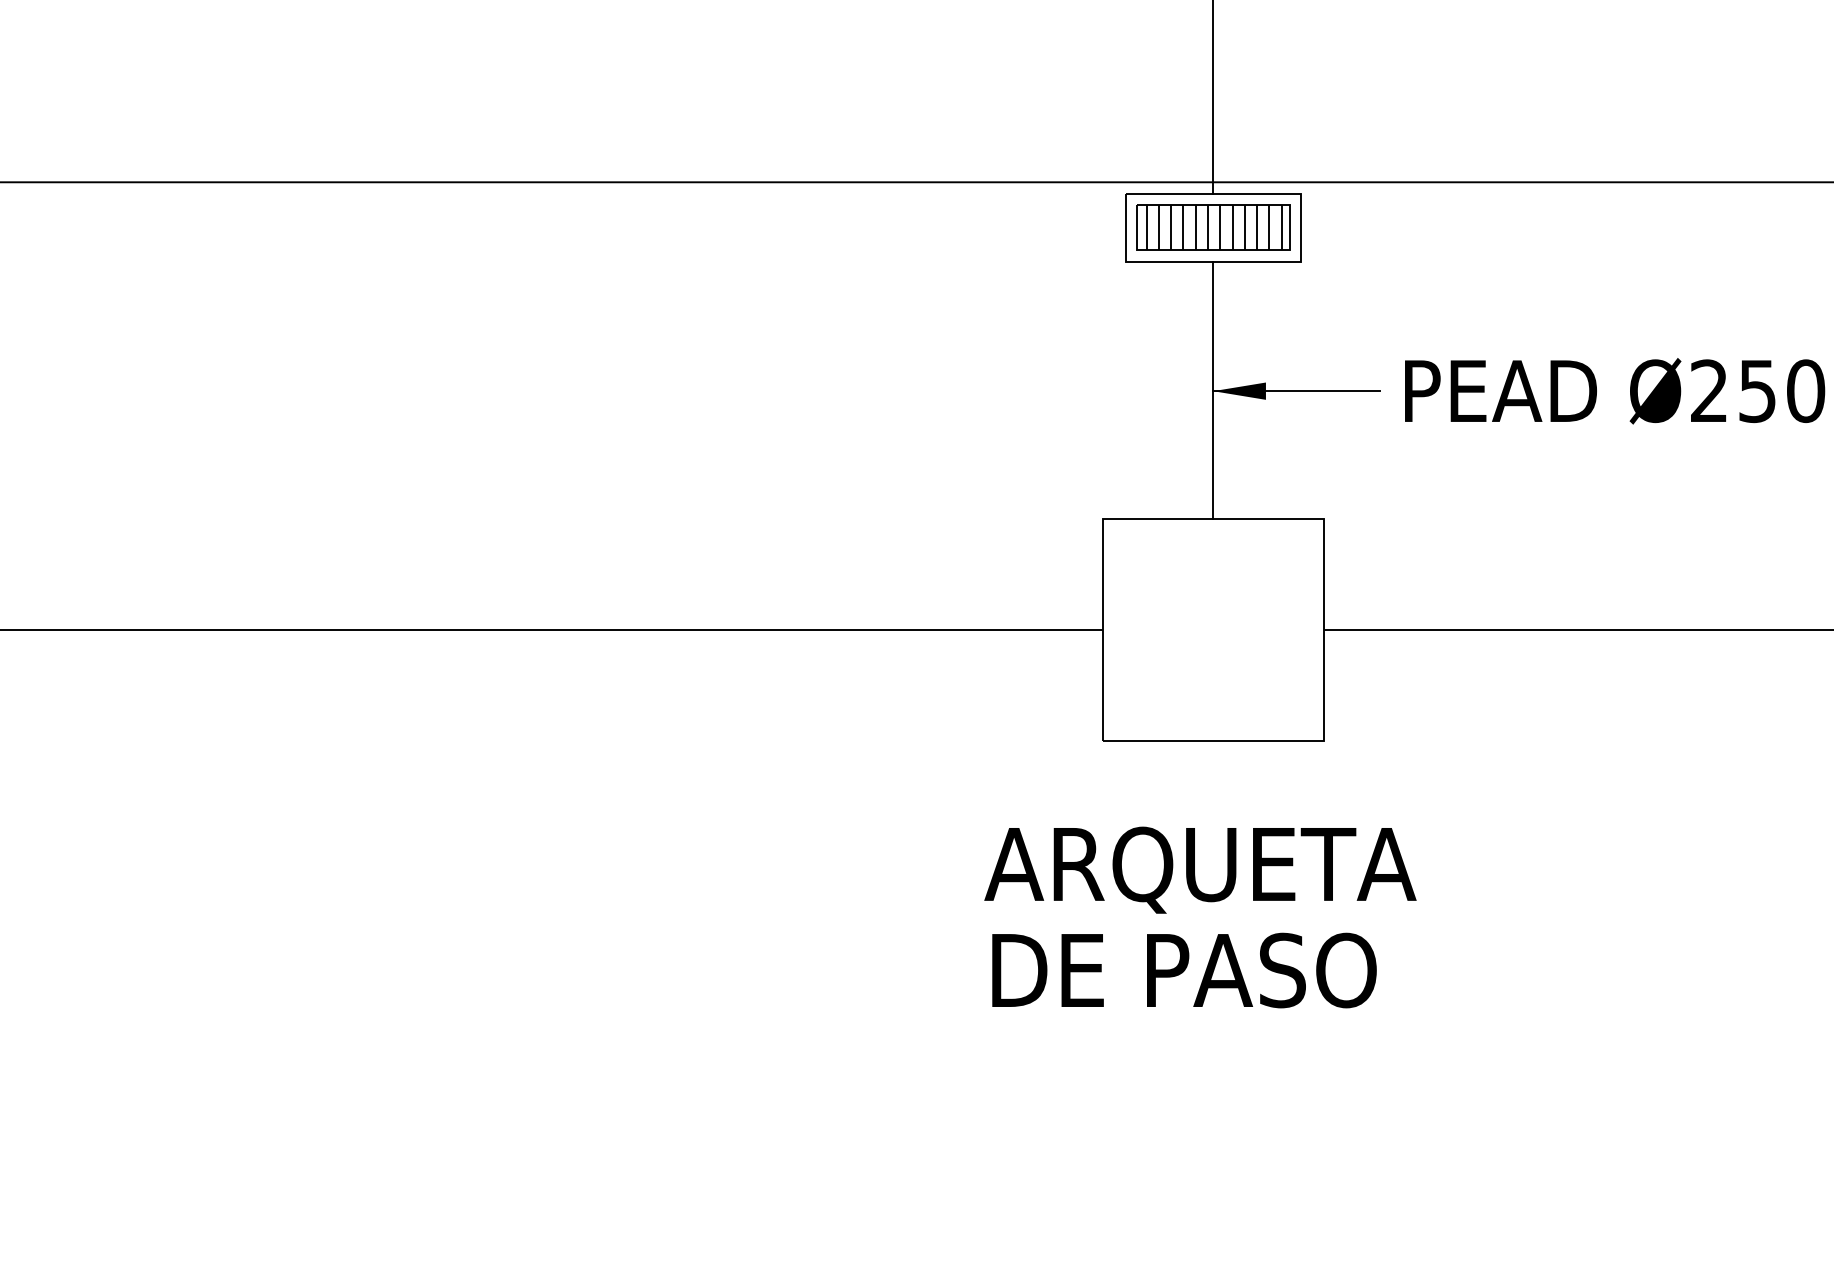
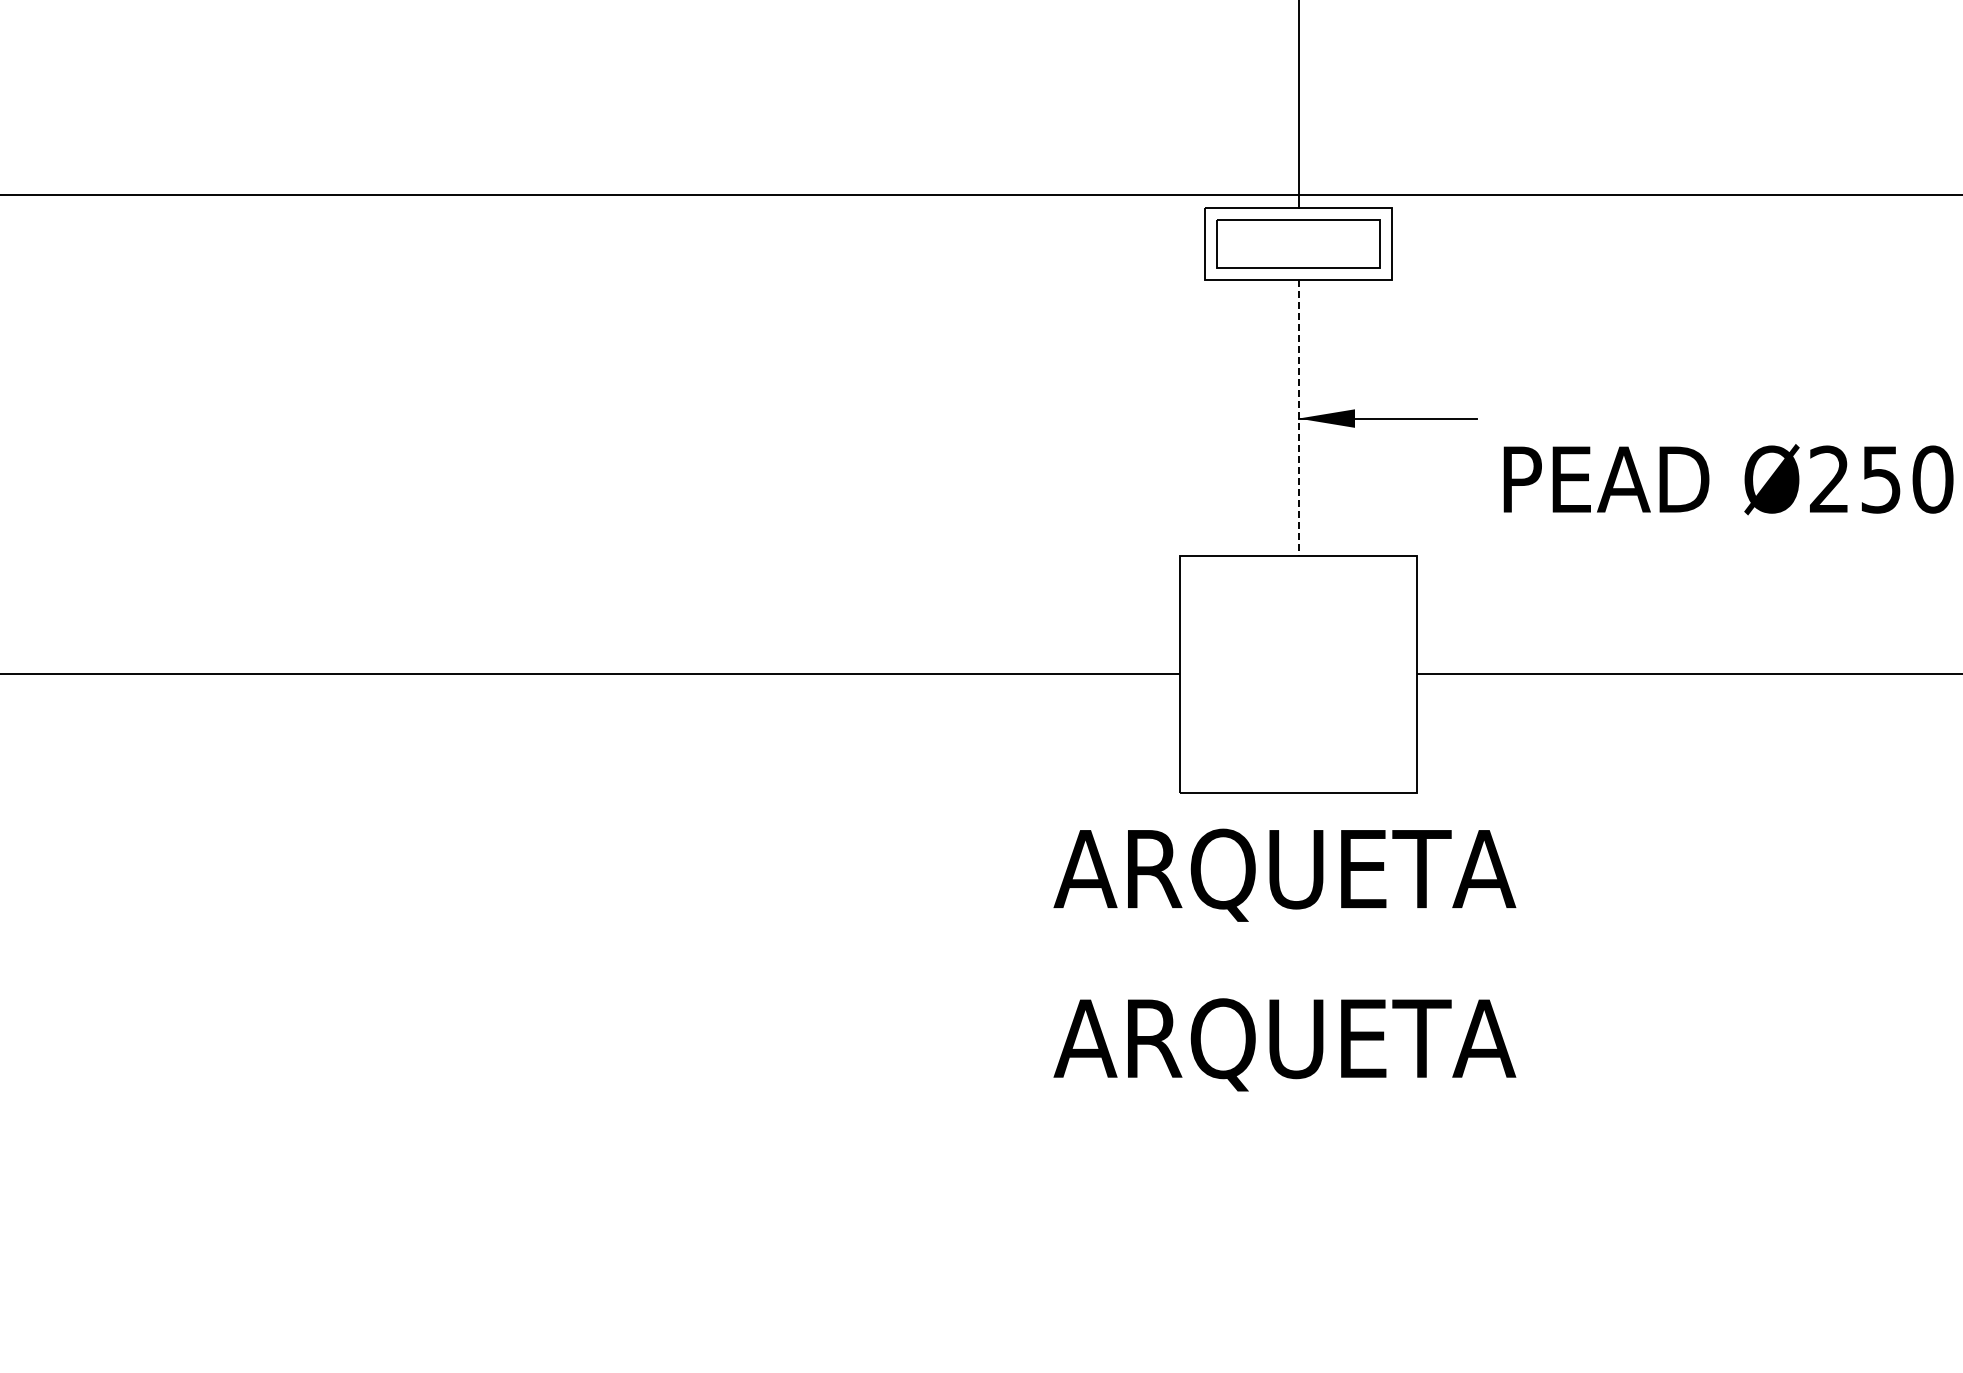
hatch: (1214, 227) -> (1299, 243), removed
line: (1213, 391) -> (1298, 418), solid -> dashed
text: (1614, 391) -> (1728, 479), moved
text: (1200, 869) -> (1284, 874), moved
text: (1200, 975) -> (1284, 1044), DE PASO -> ARQUETA

